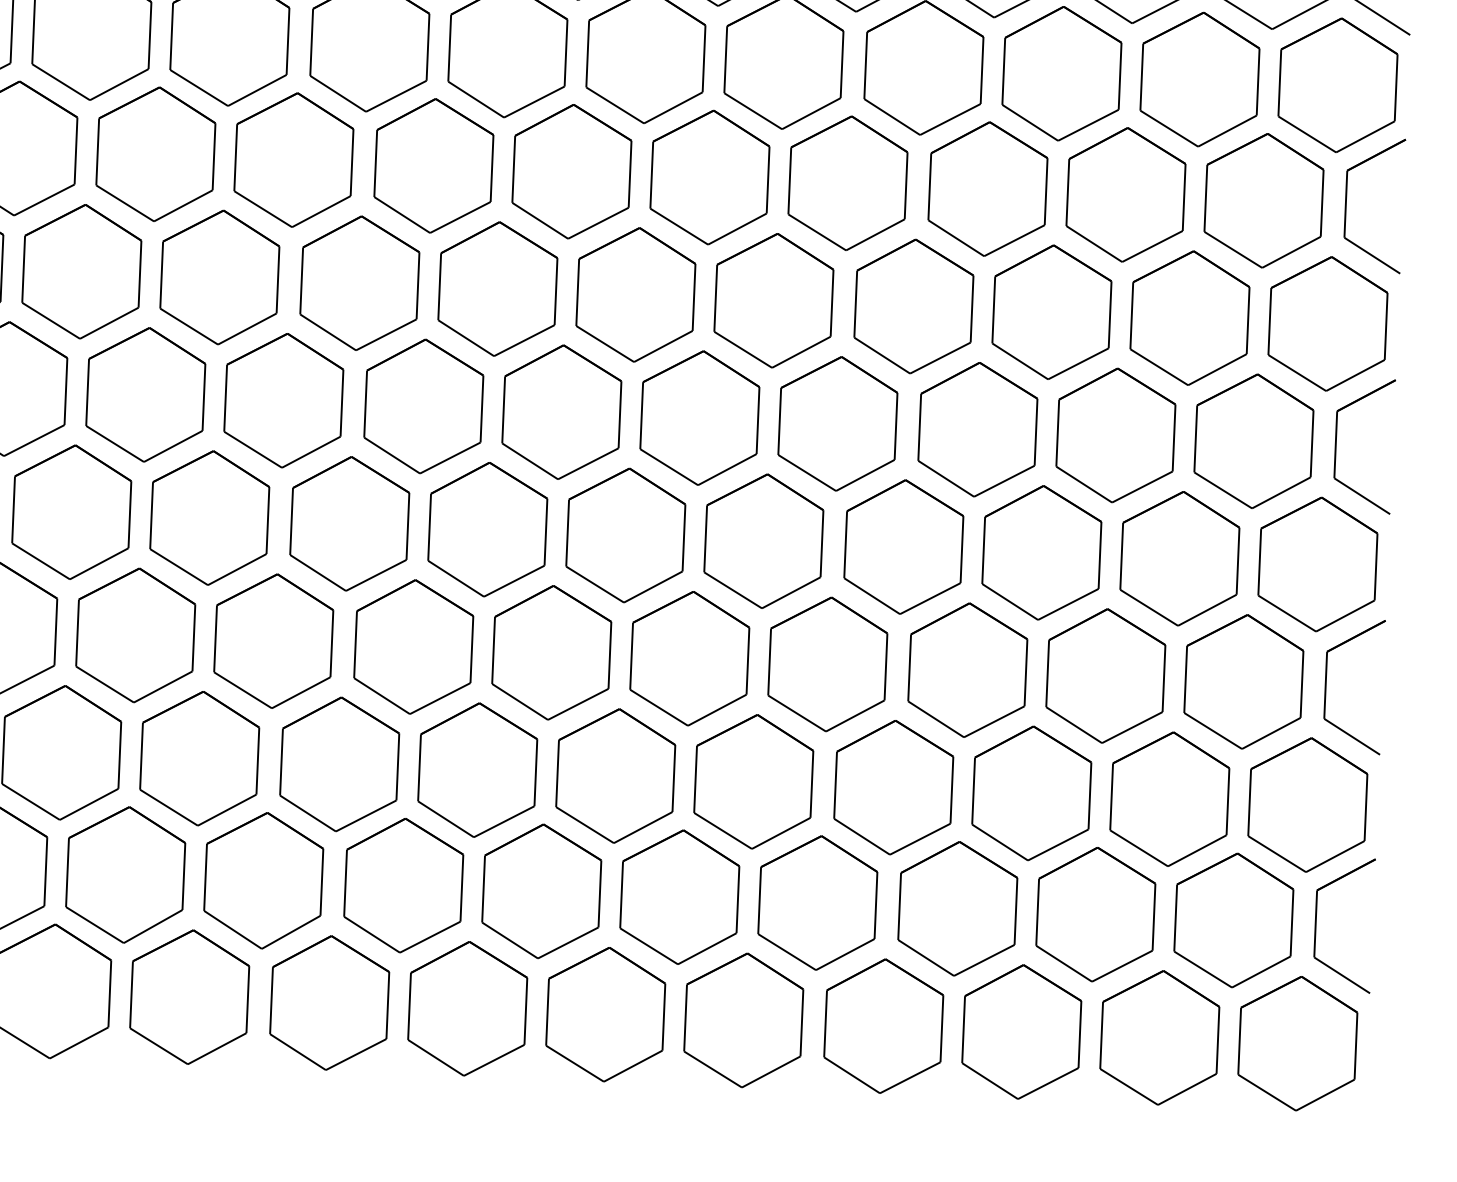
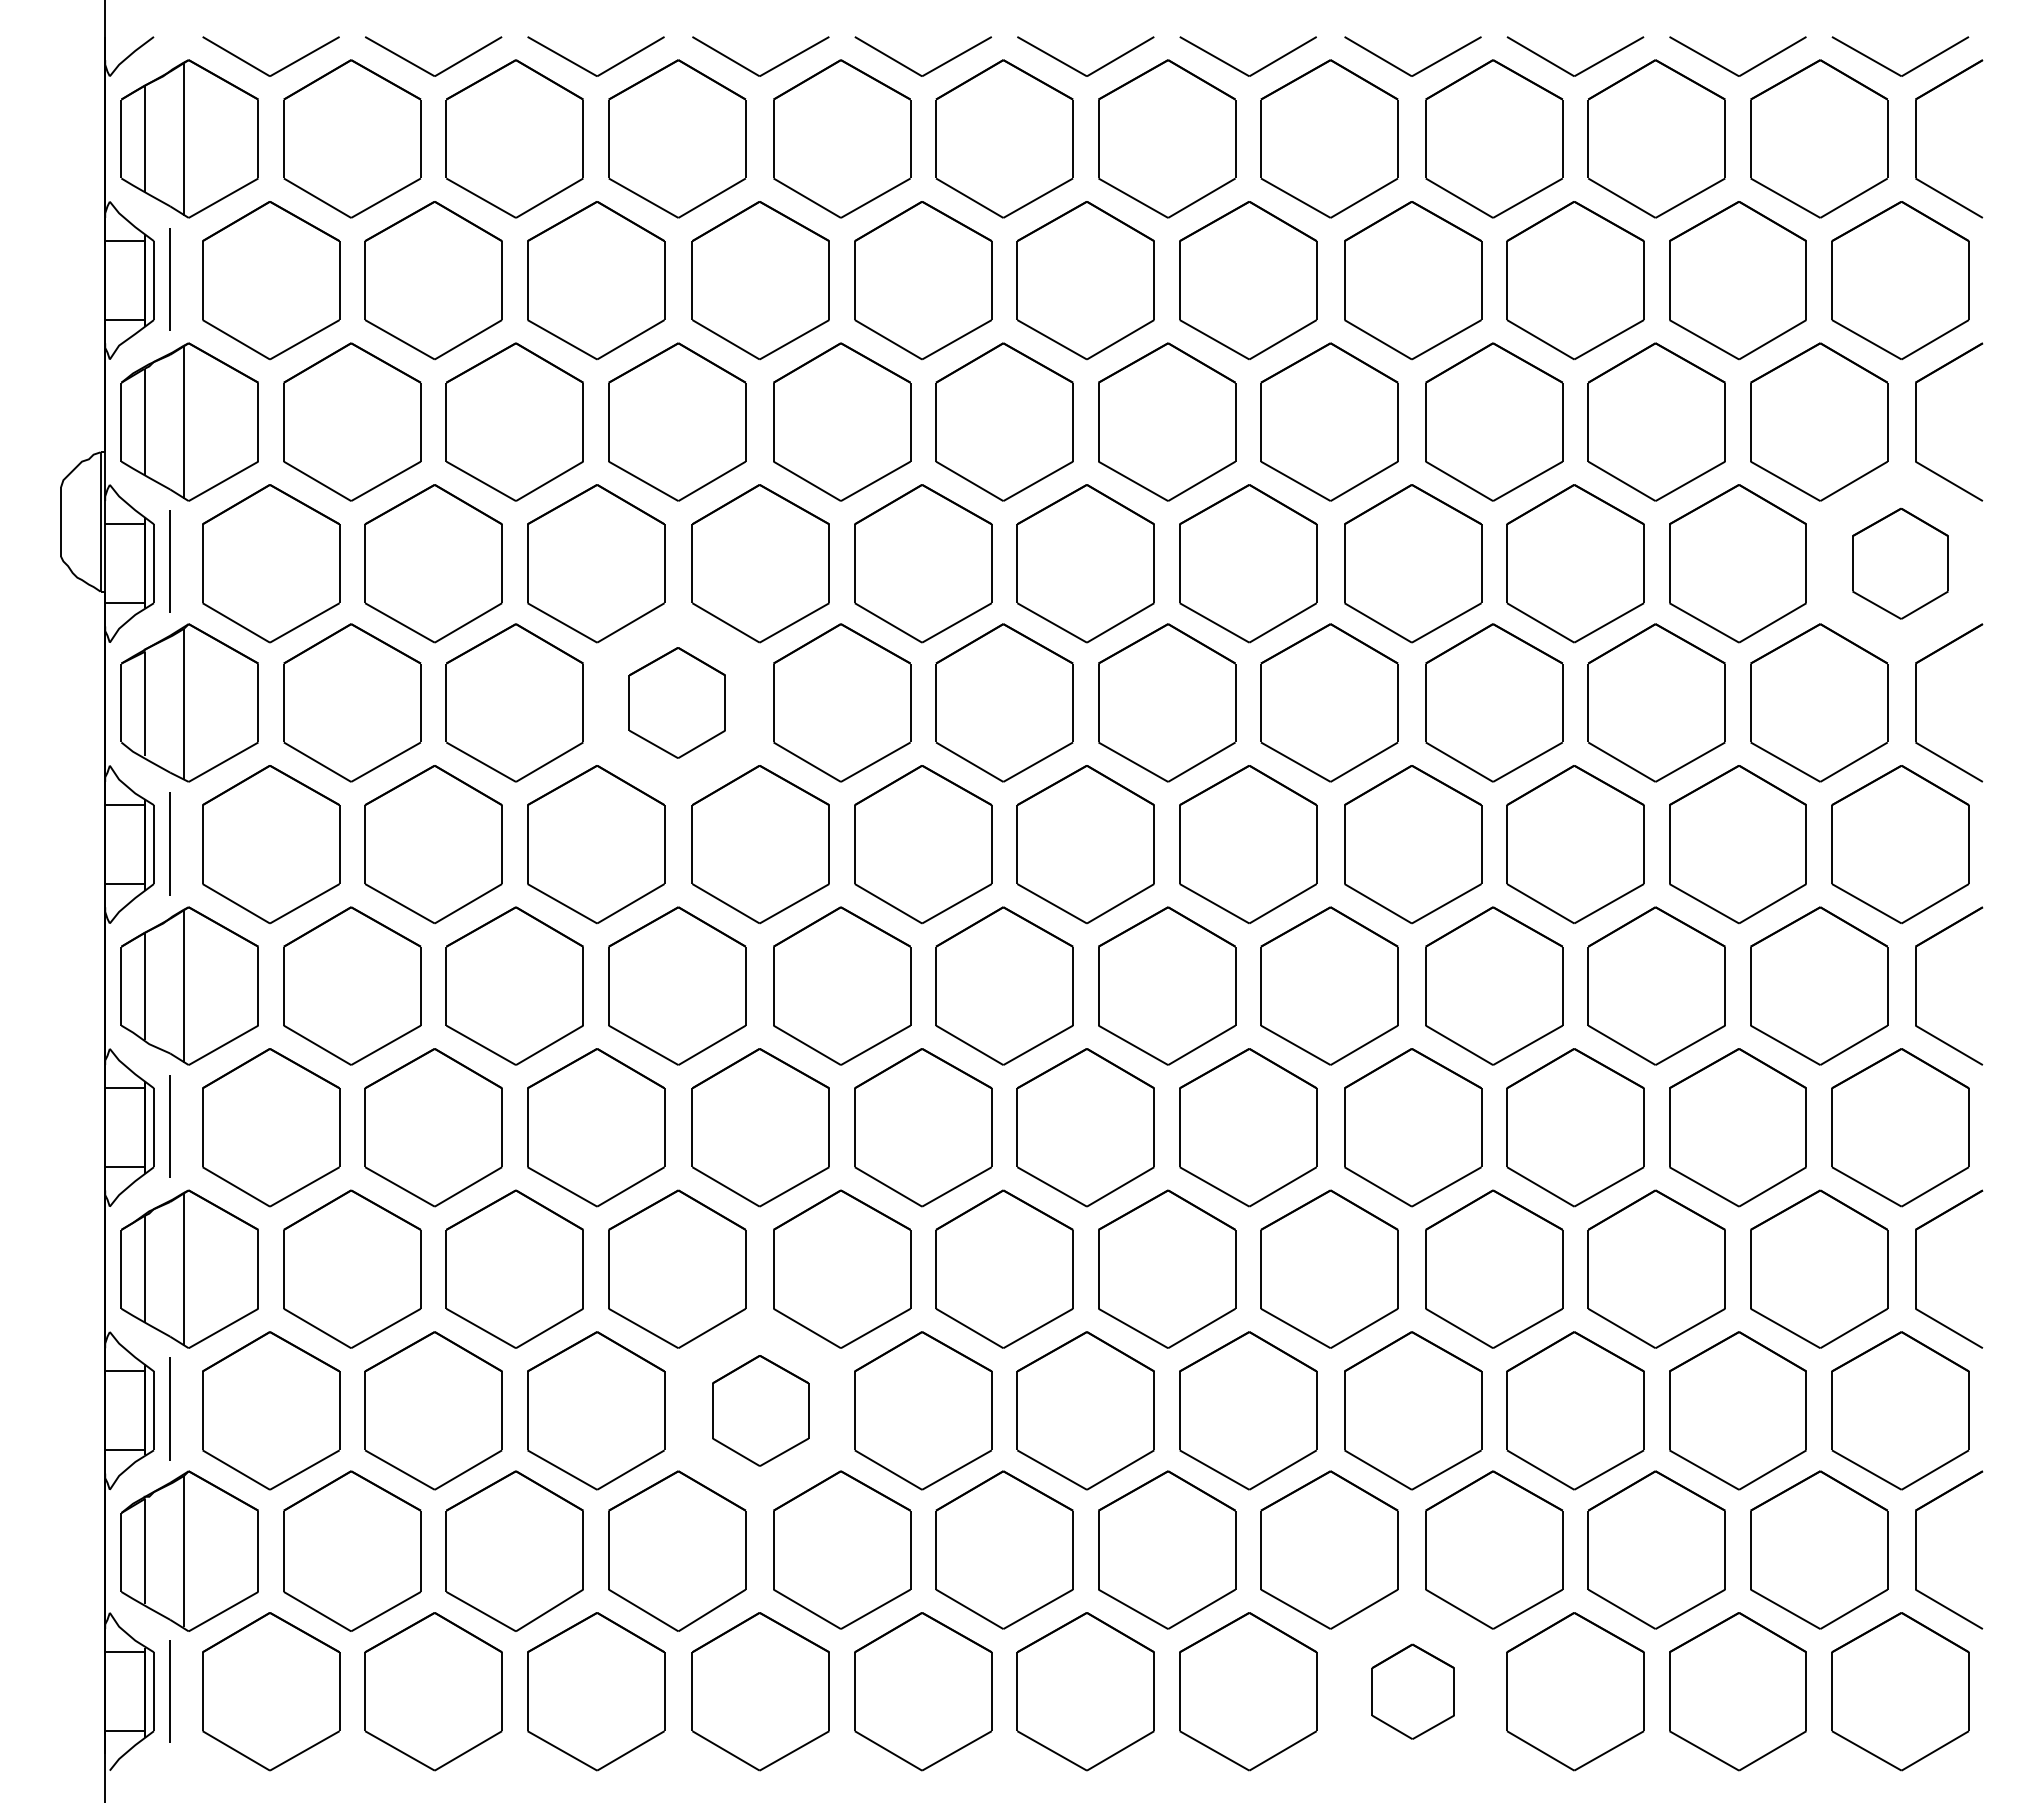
part: (1338, 85) -> (1900, 563), size x0.7
part: (294, 159) -> (677, 702), size x0.7
part: (339, 764) -> (760, 1410), size x0.7
part: (884, 1026) -> (1413, 1691), size x0.6

